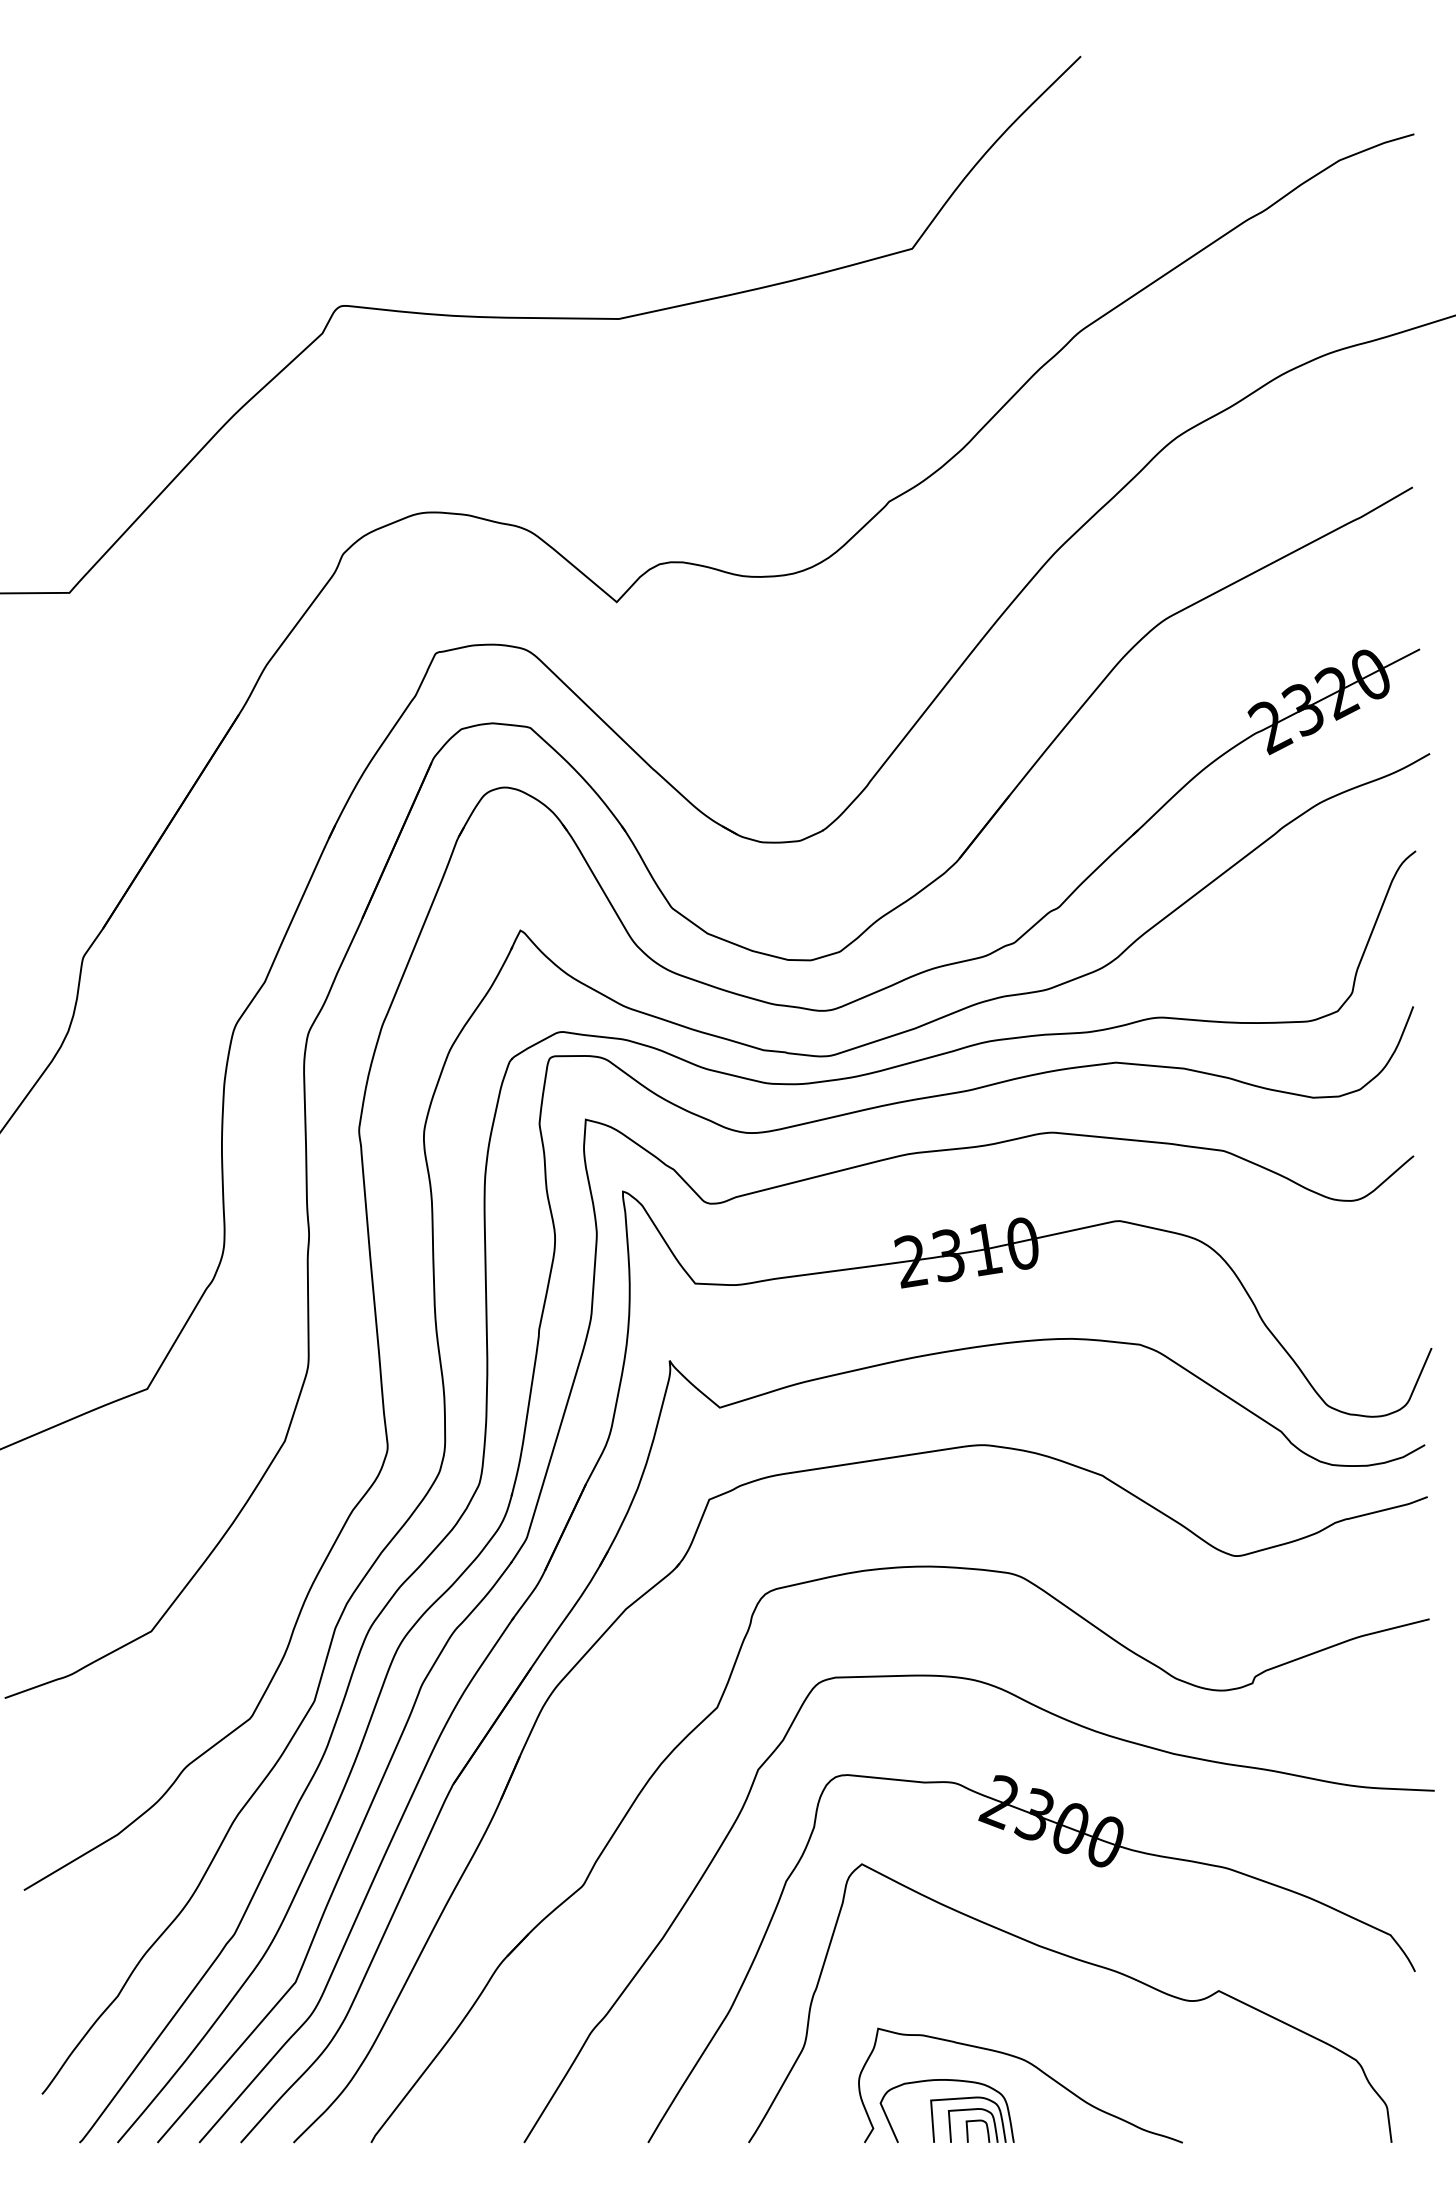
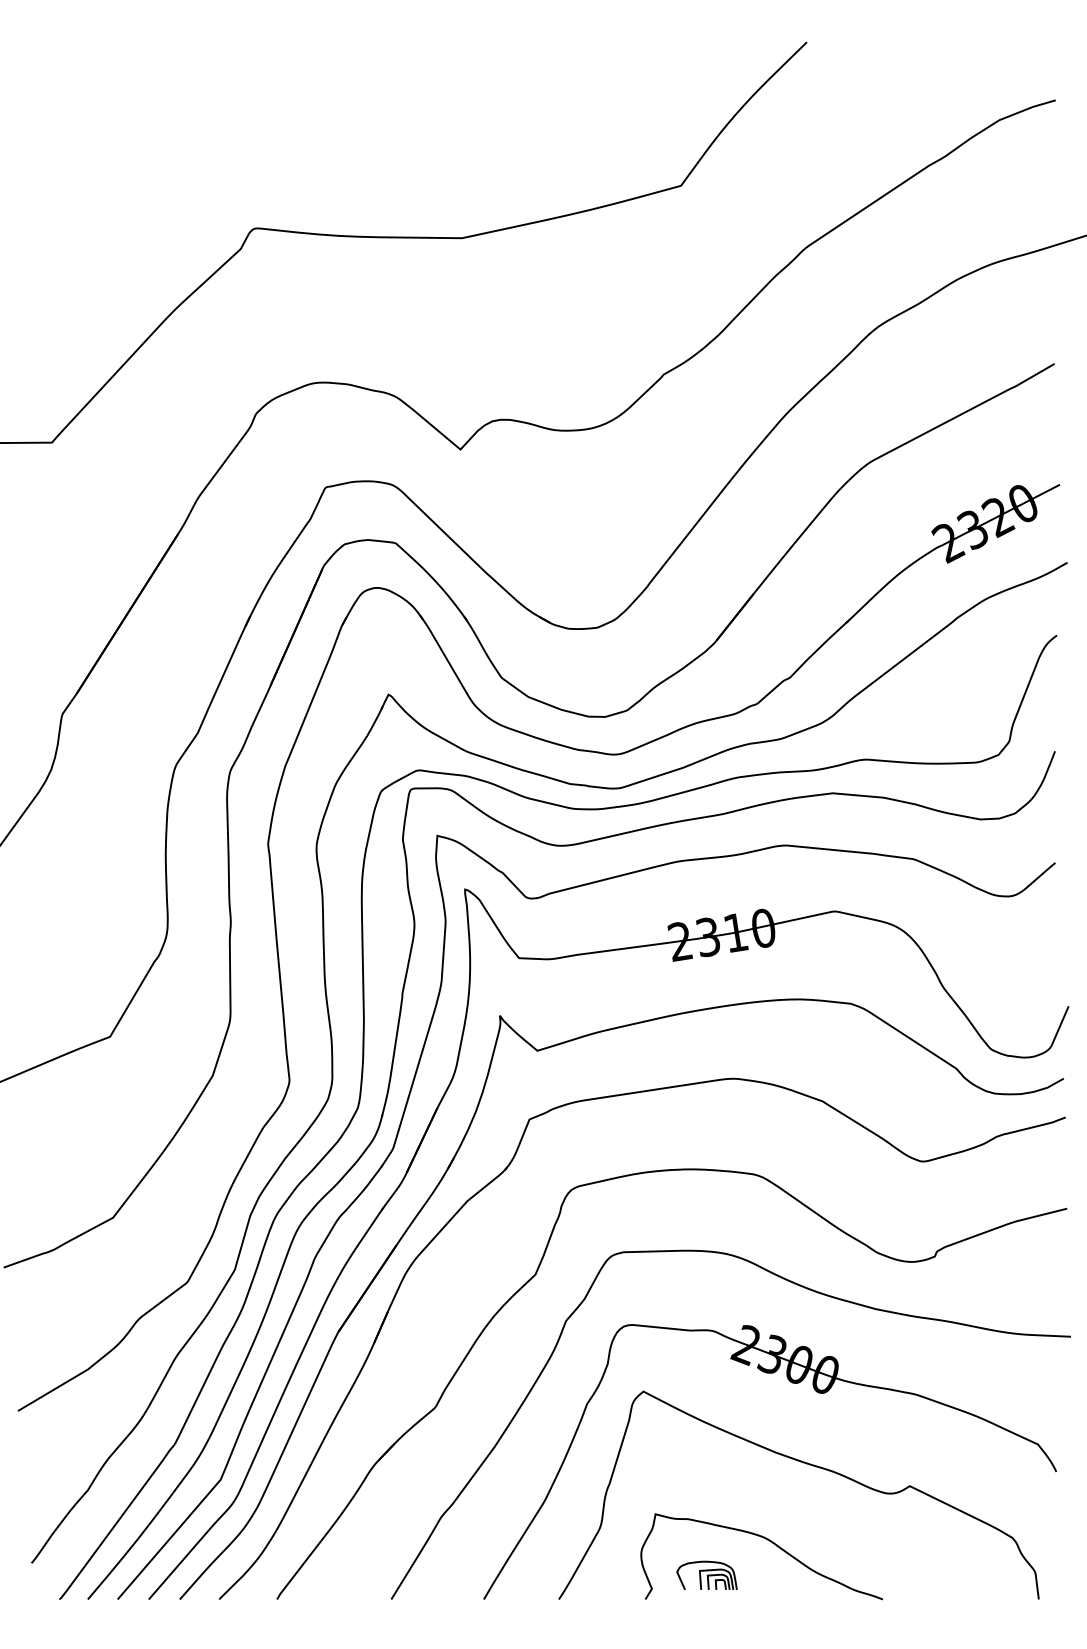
part: (946, 2110) -> (706, 1575), size x0.6

